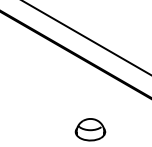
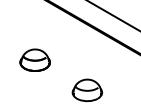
part: (37, 99) -> (34, 60), added

